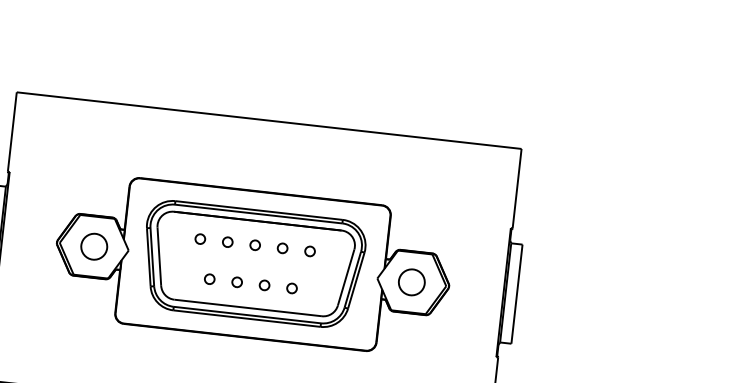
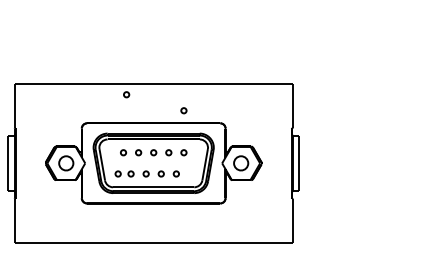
part: (217, 133) -> (126, 94), added
part: (317, 174) -> (183, 110), added
part: (185, 275) -> (117, 173), added

